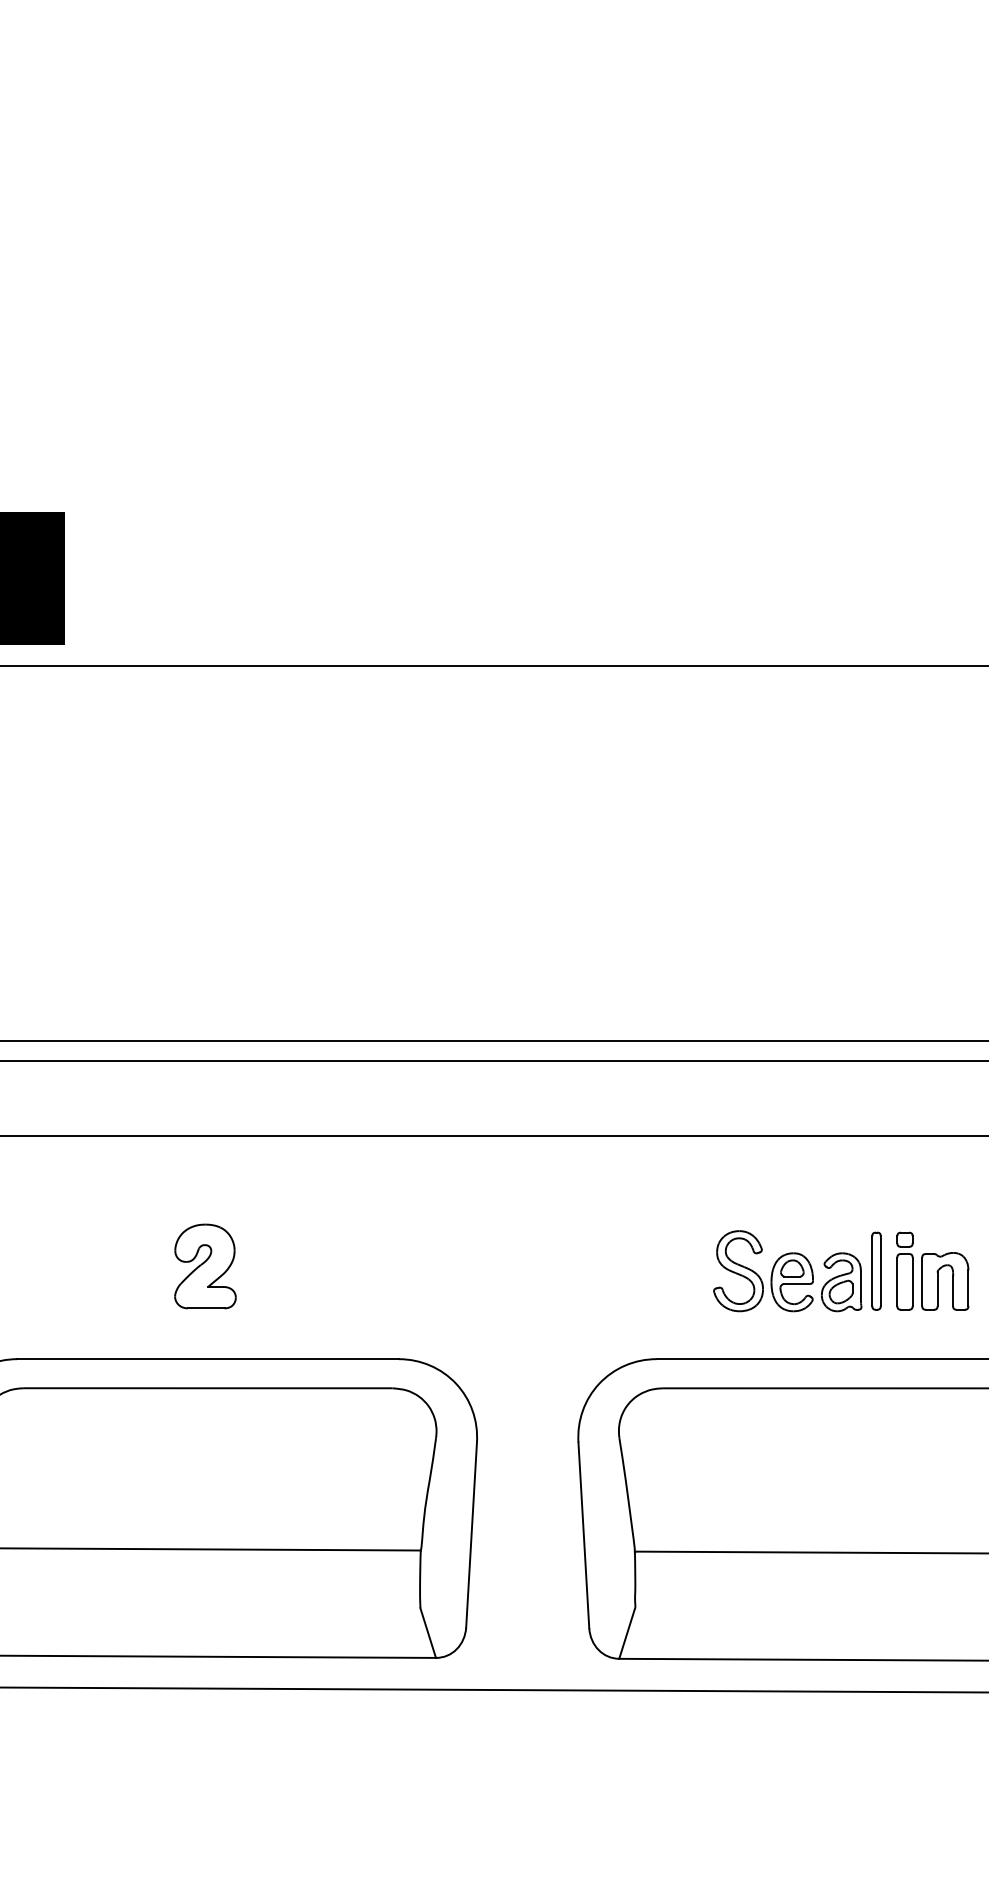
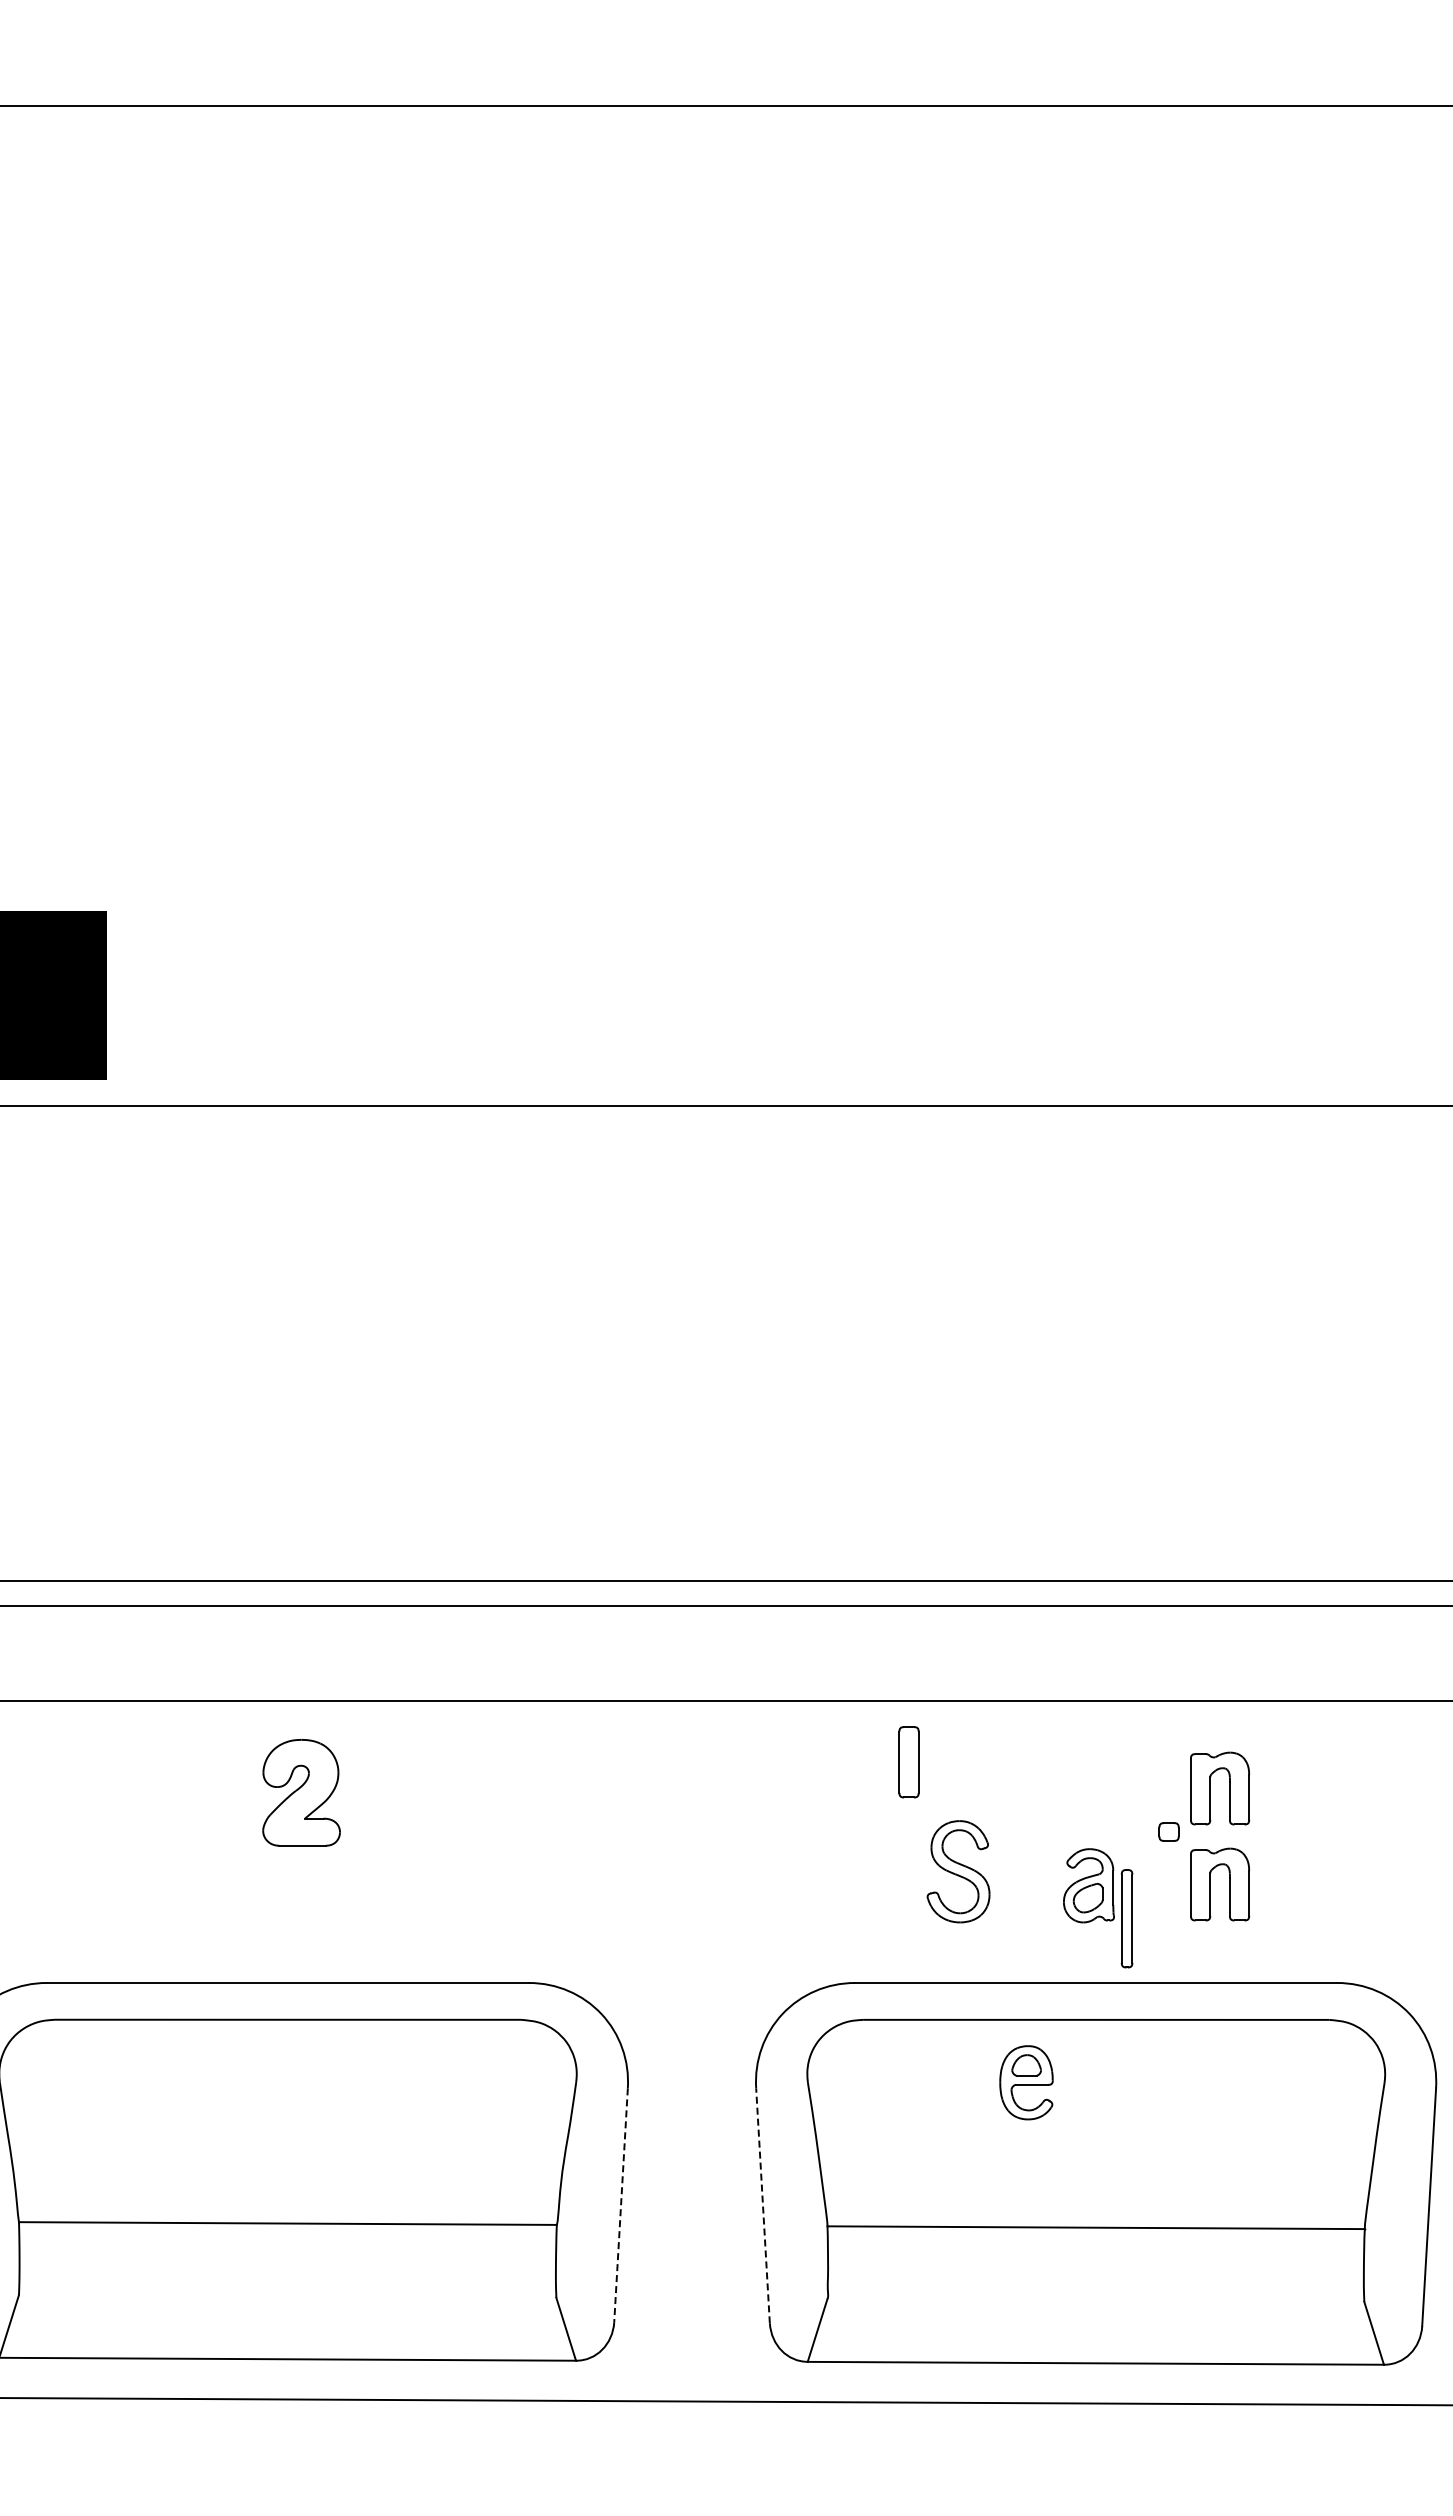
part: (952, 1205) -> (1229, 1788), added
part: (205, 1266) -> (301, 1792), moved
part: (876, 1270) -> (1126, 1918), moved
part: (792, 1282) -> (1026, 2082), moved
part: (904, 1282) -> (908, 1762), moved
line: (471, 1535) -> (621, 2205), solid -> dashed
line: (584, 1535) -> (763, 2205), solid -> dashed

